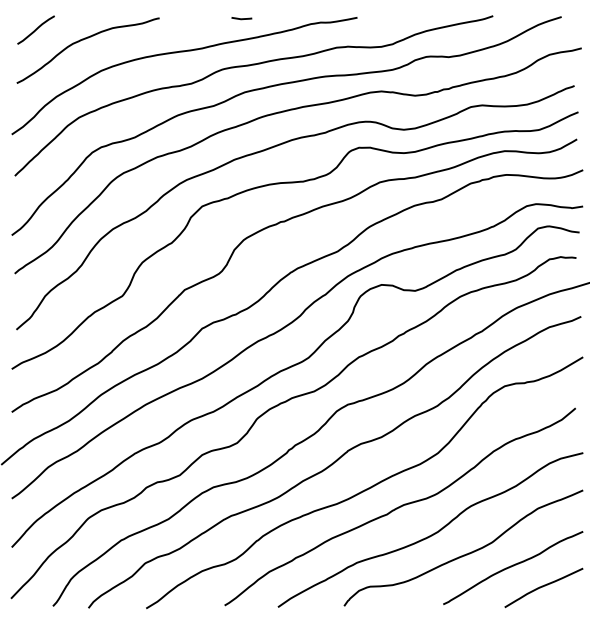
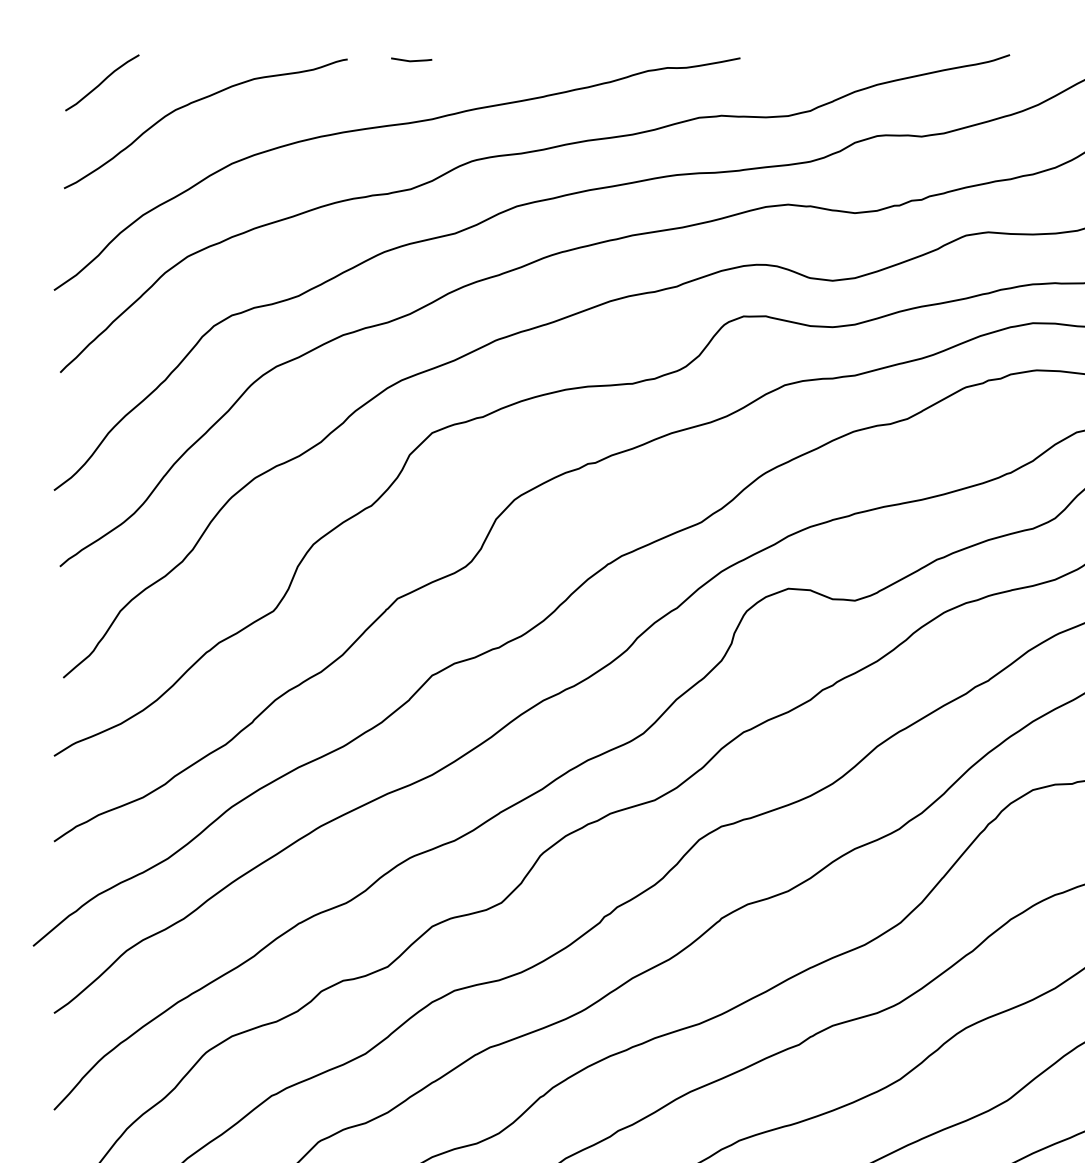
line: (241, 18) -> (410, 59), moved

